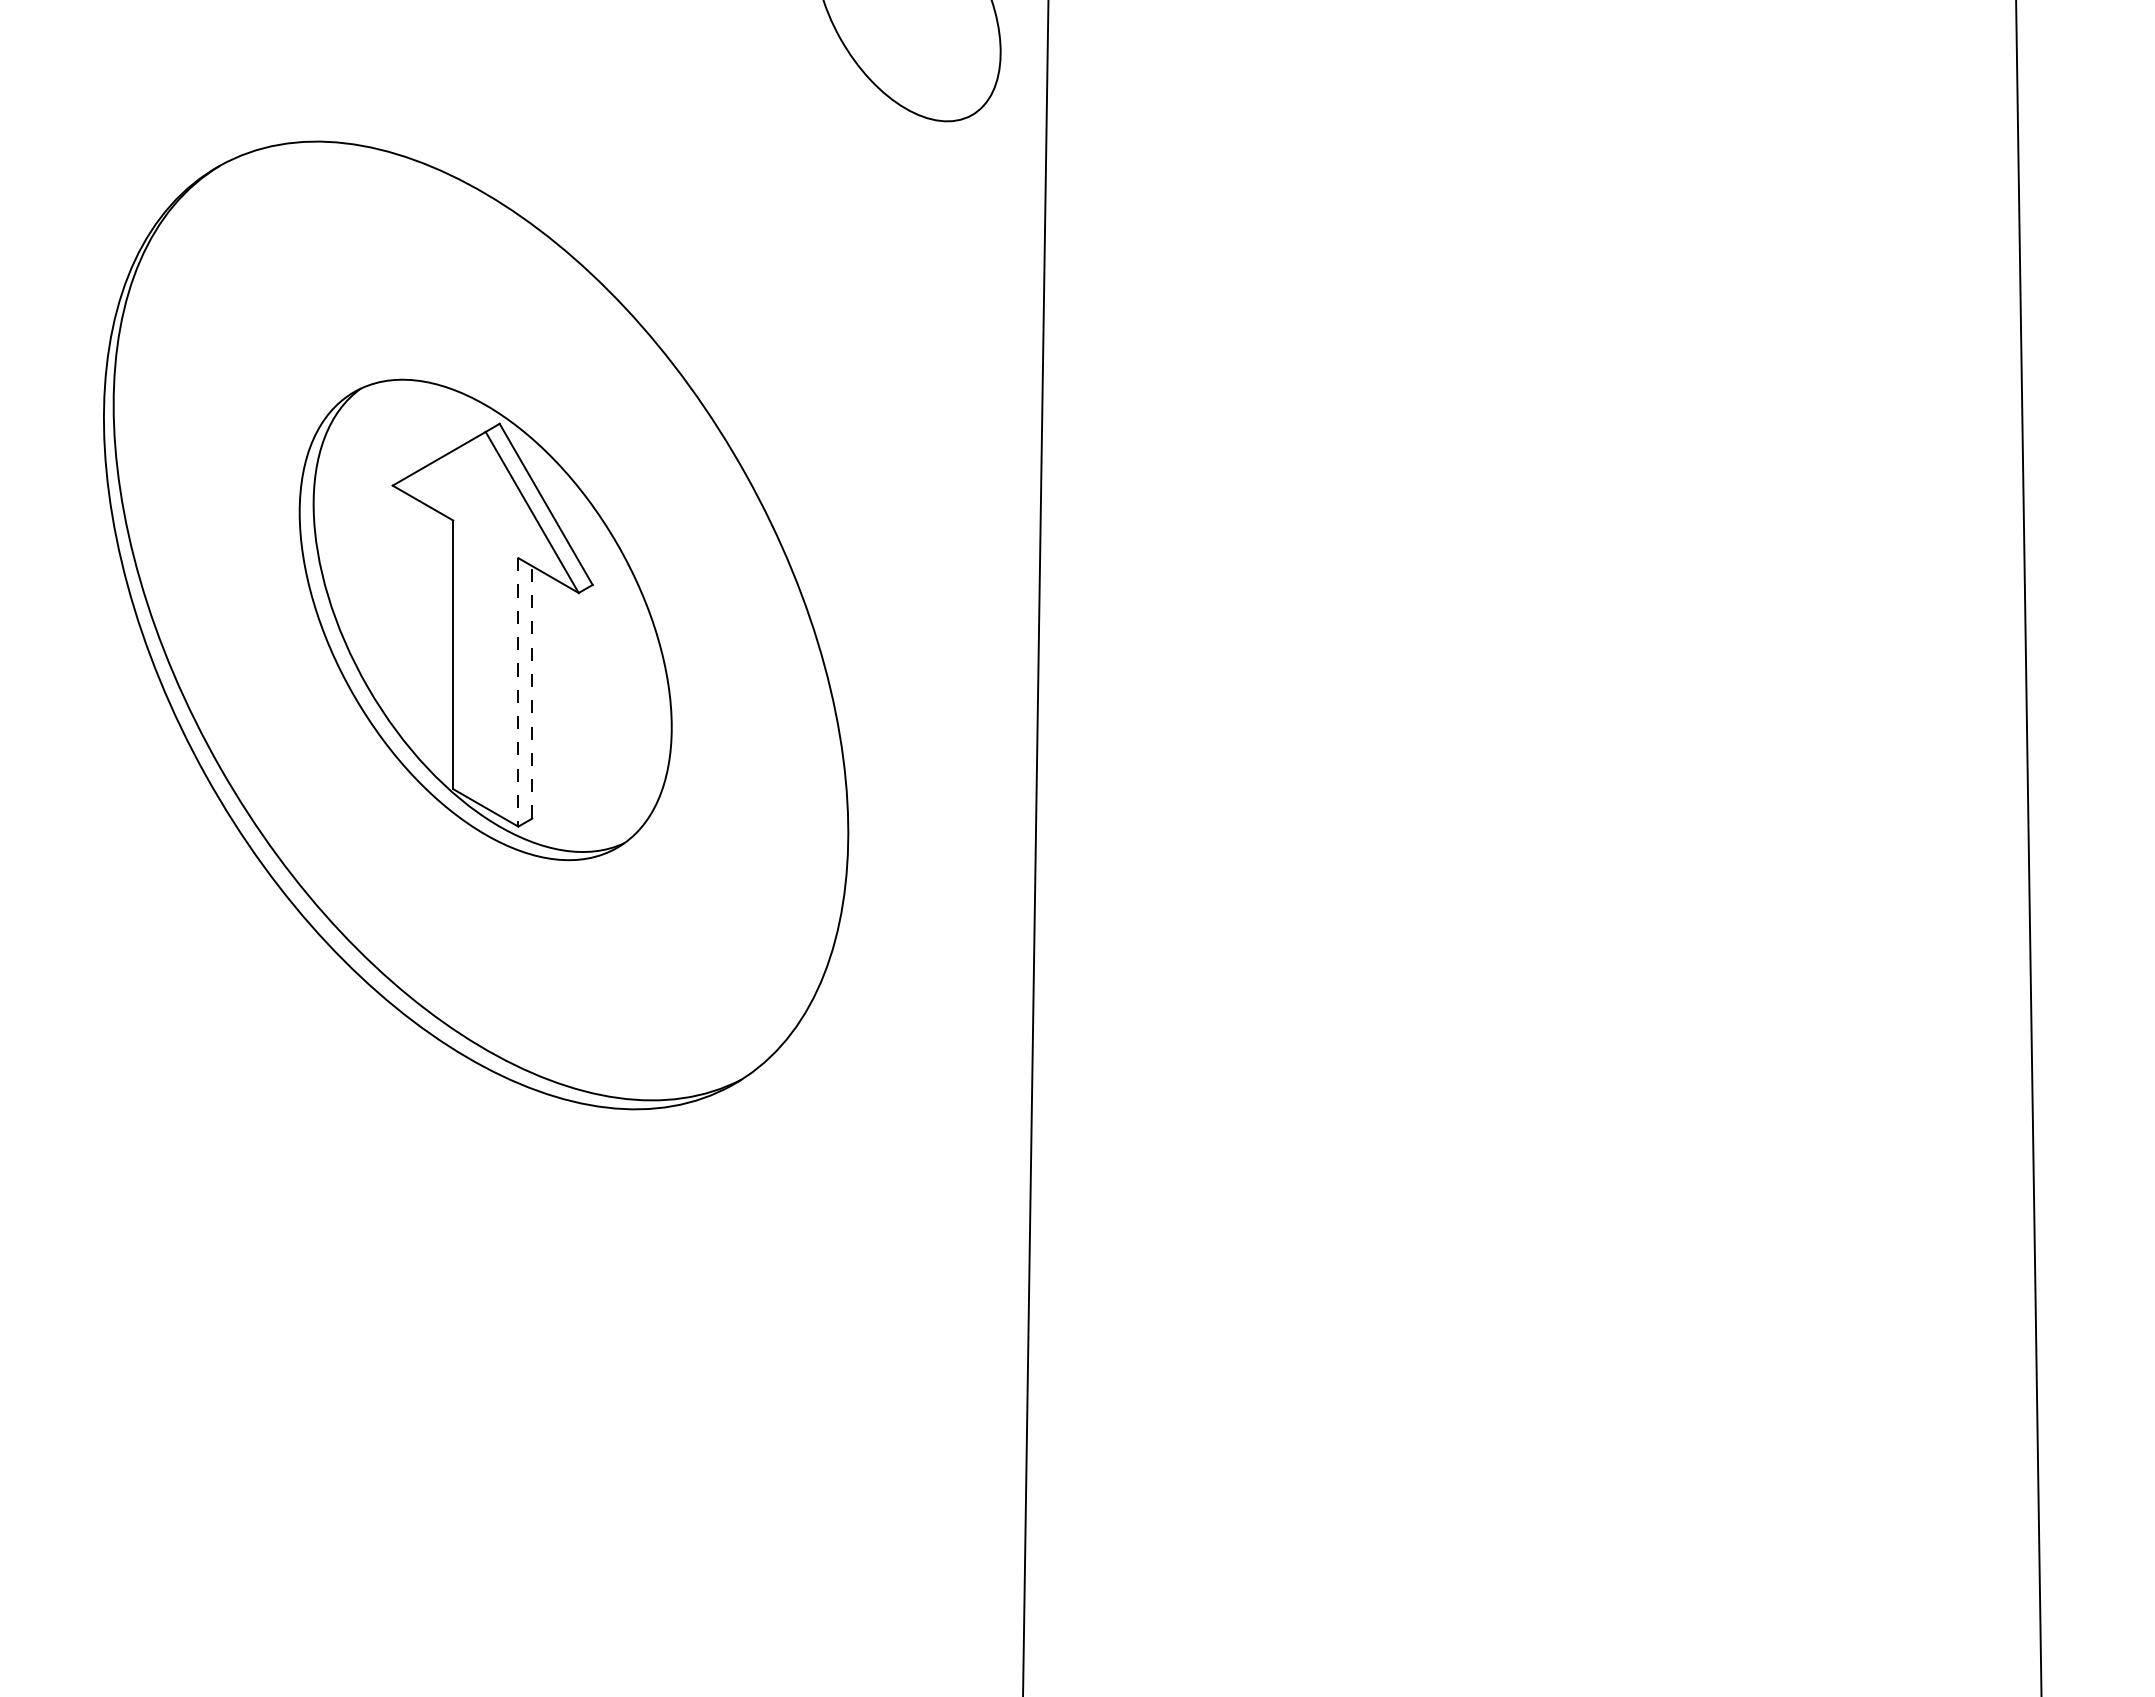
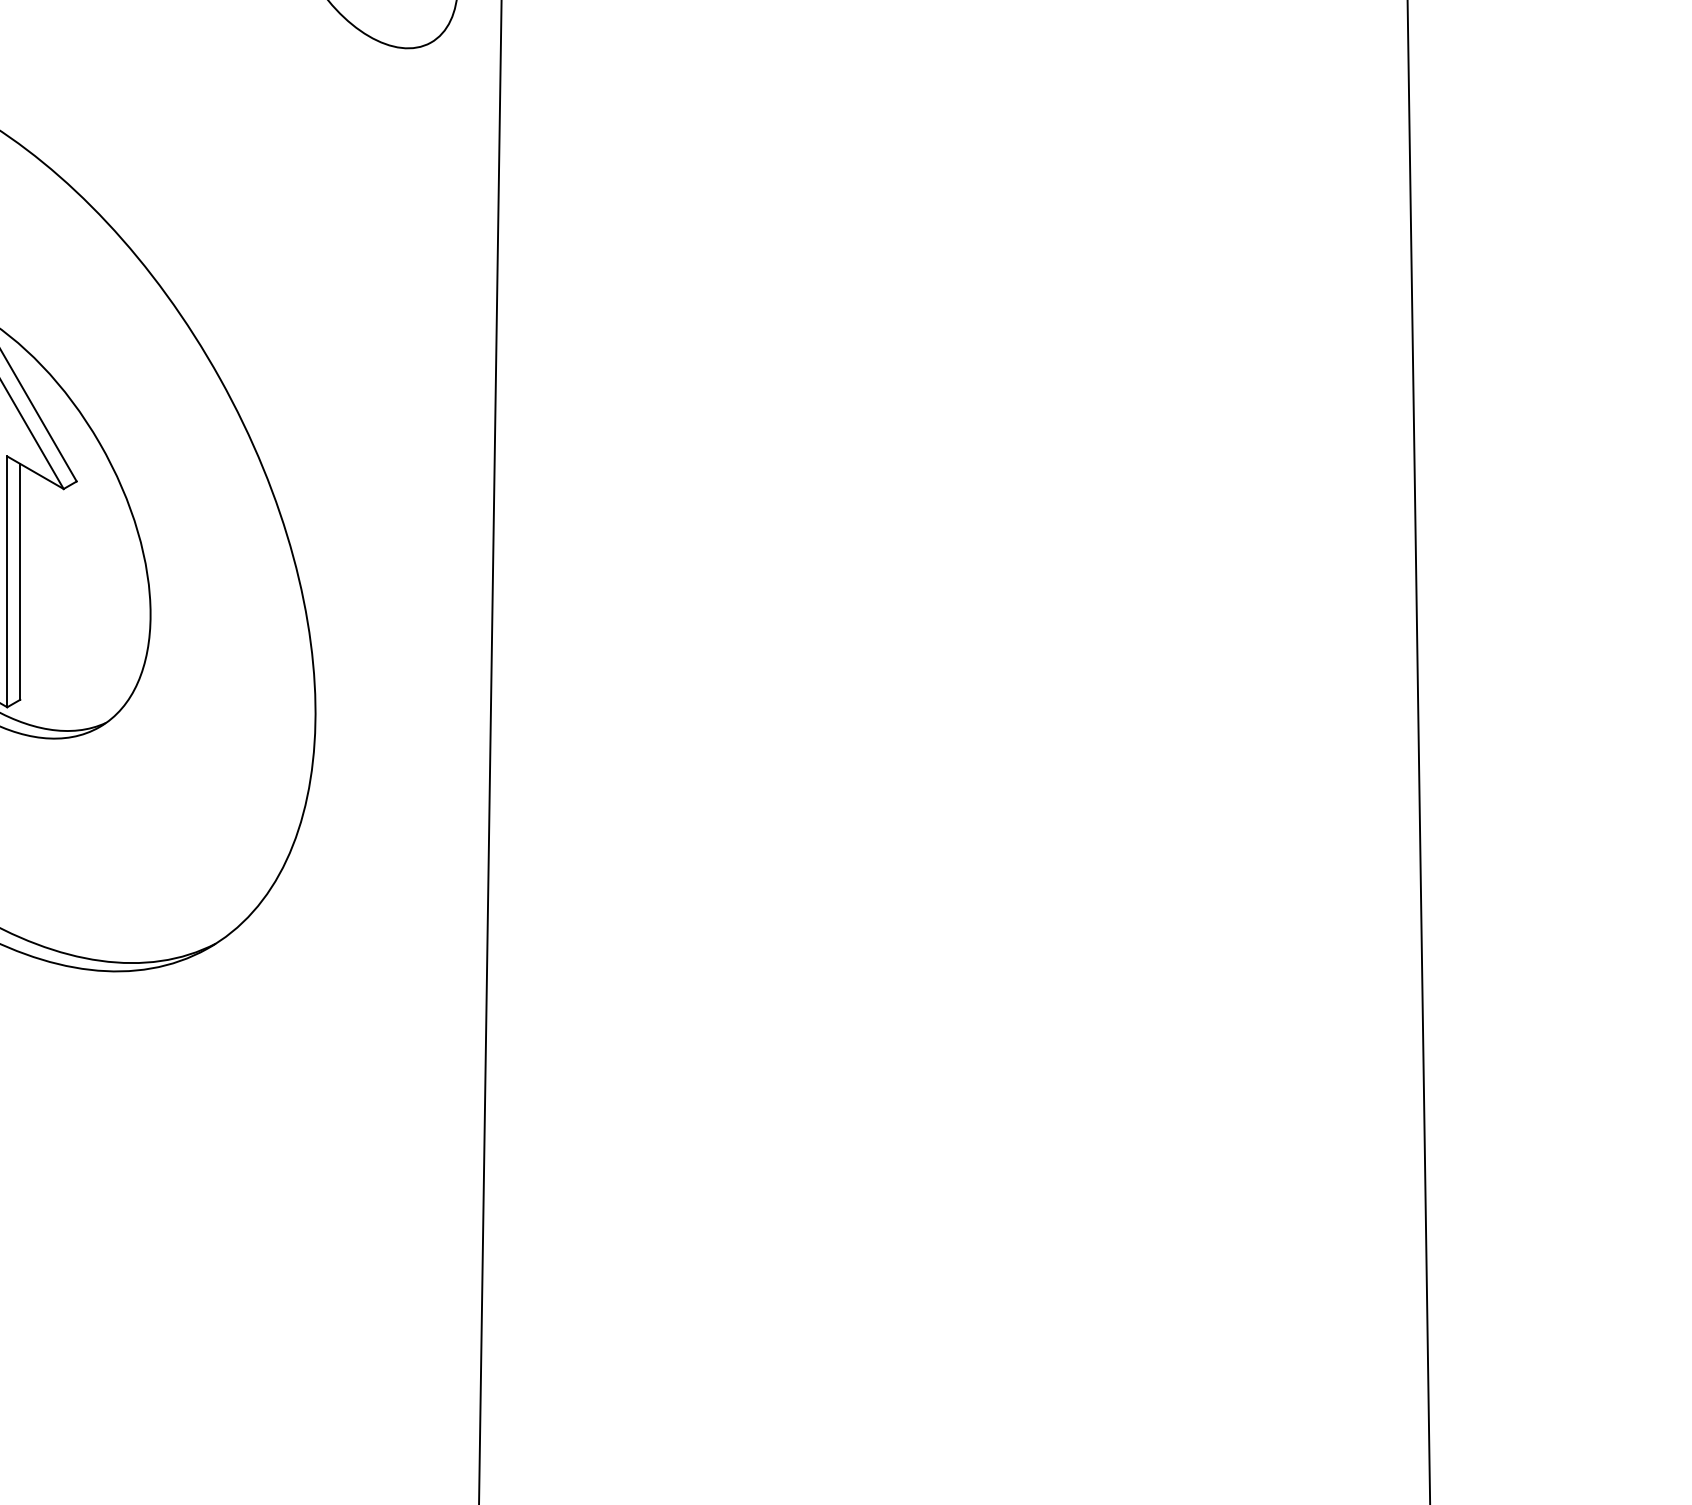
line: (532, 691) -> (20, 581), dashed -> solid
line: (518, 692) -> (7, 581), dashed -> solid

